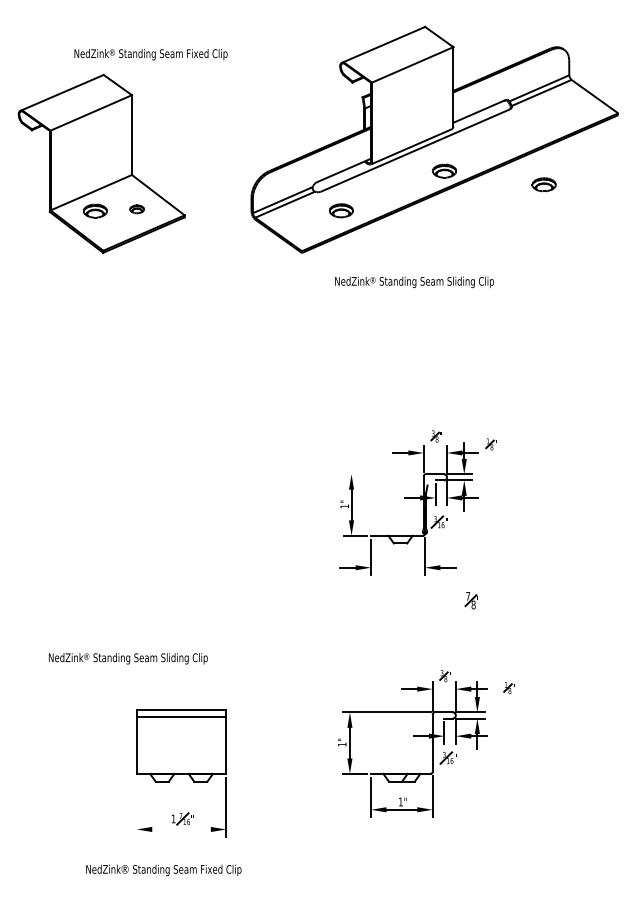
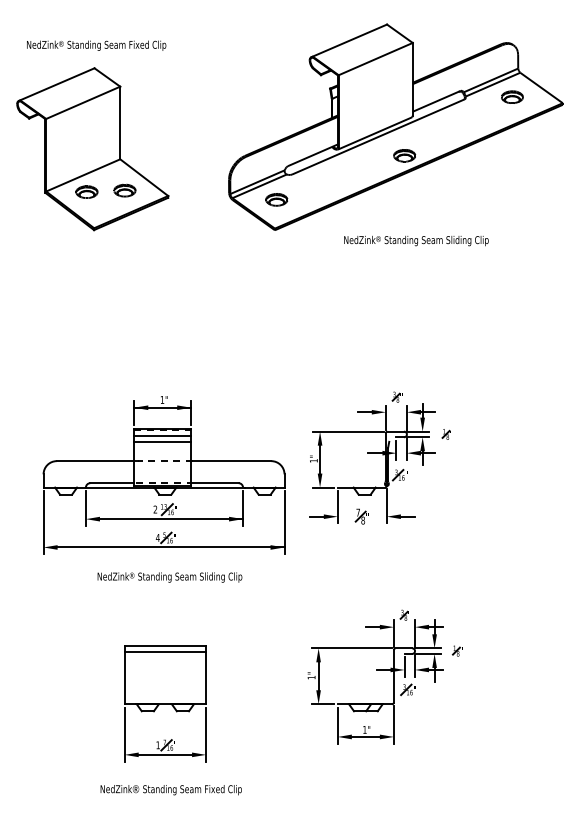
text: (150, 54) -> (96, 45), moved
part: (544, 184) -> (512, 96), moved
part: (136, 209) -> (124, 190), size x1.67
part: (341, 210) -> (276, 199), moved
text: (414, 281) -> (416, 240), moved
part: (489, 444) -> (445, 434), moved
line: (382, 474) -> (348, 431), added
part: (179, 522) -> (163, 475), added
part: (471, 600) -> (361, 516), moved
text: (127, 658) -> (169, 577), moved
part: (508, 687) -> (456, 650), moved
line: (136, 807) -> (124, 734), added
line: (181, 829) -> (165, 754), added
text: (163, 870) -> (170, 790), moved

